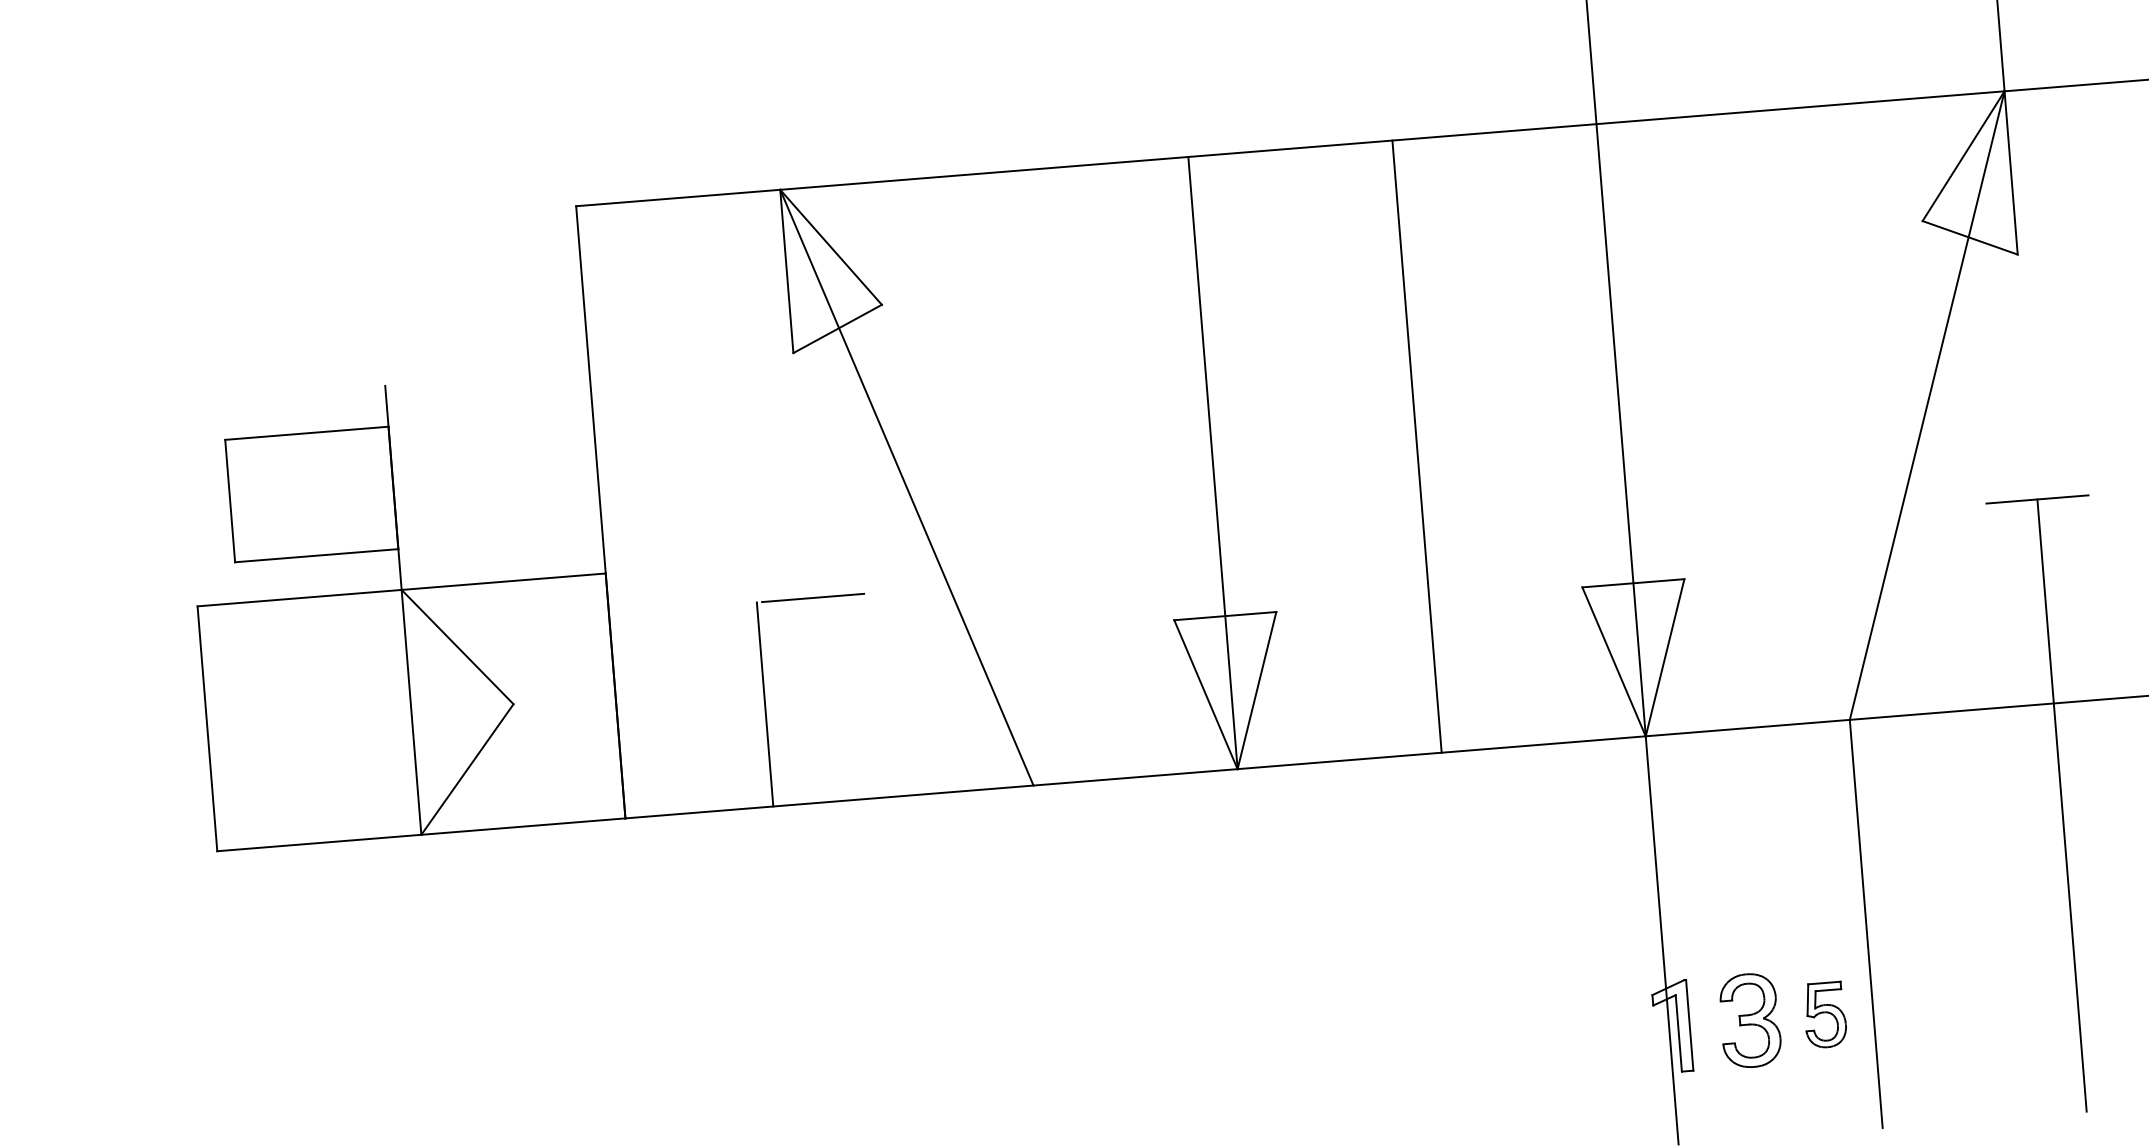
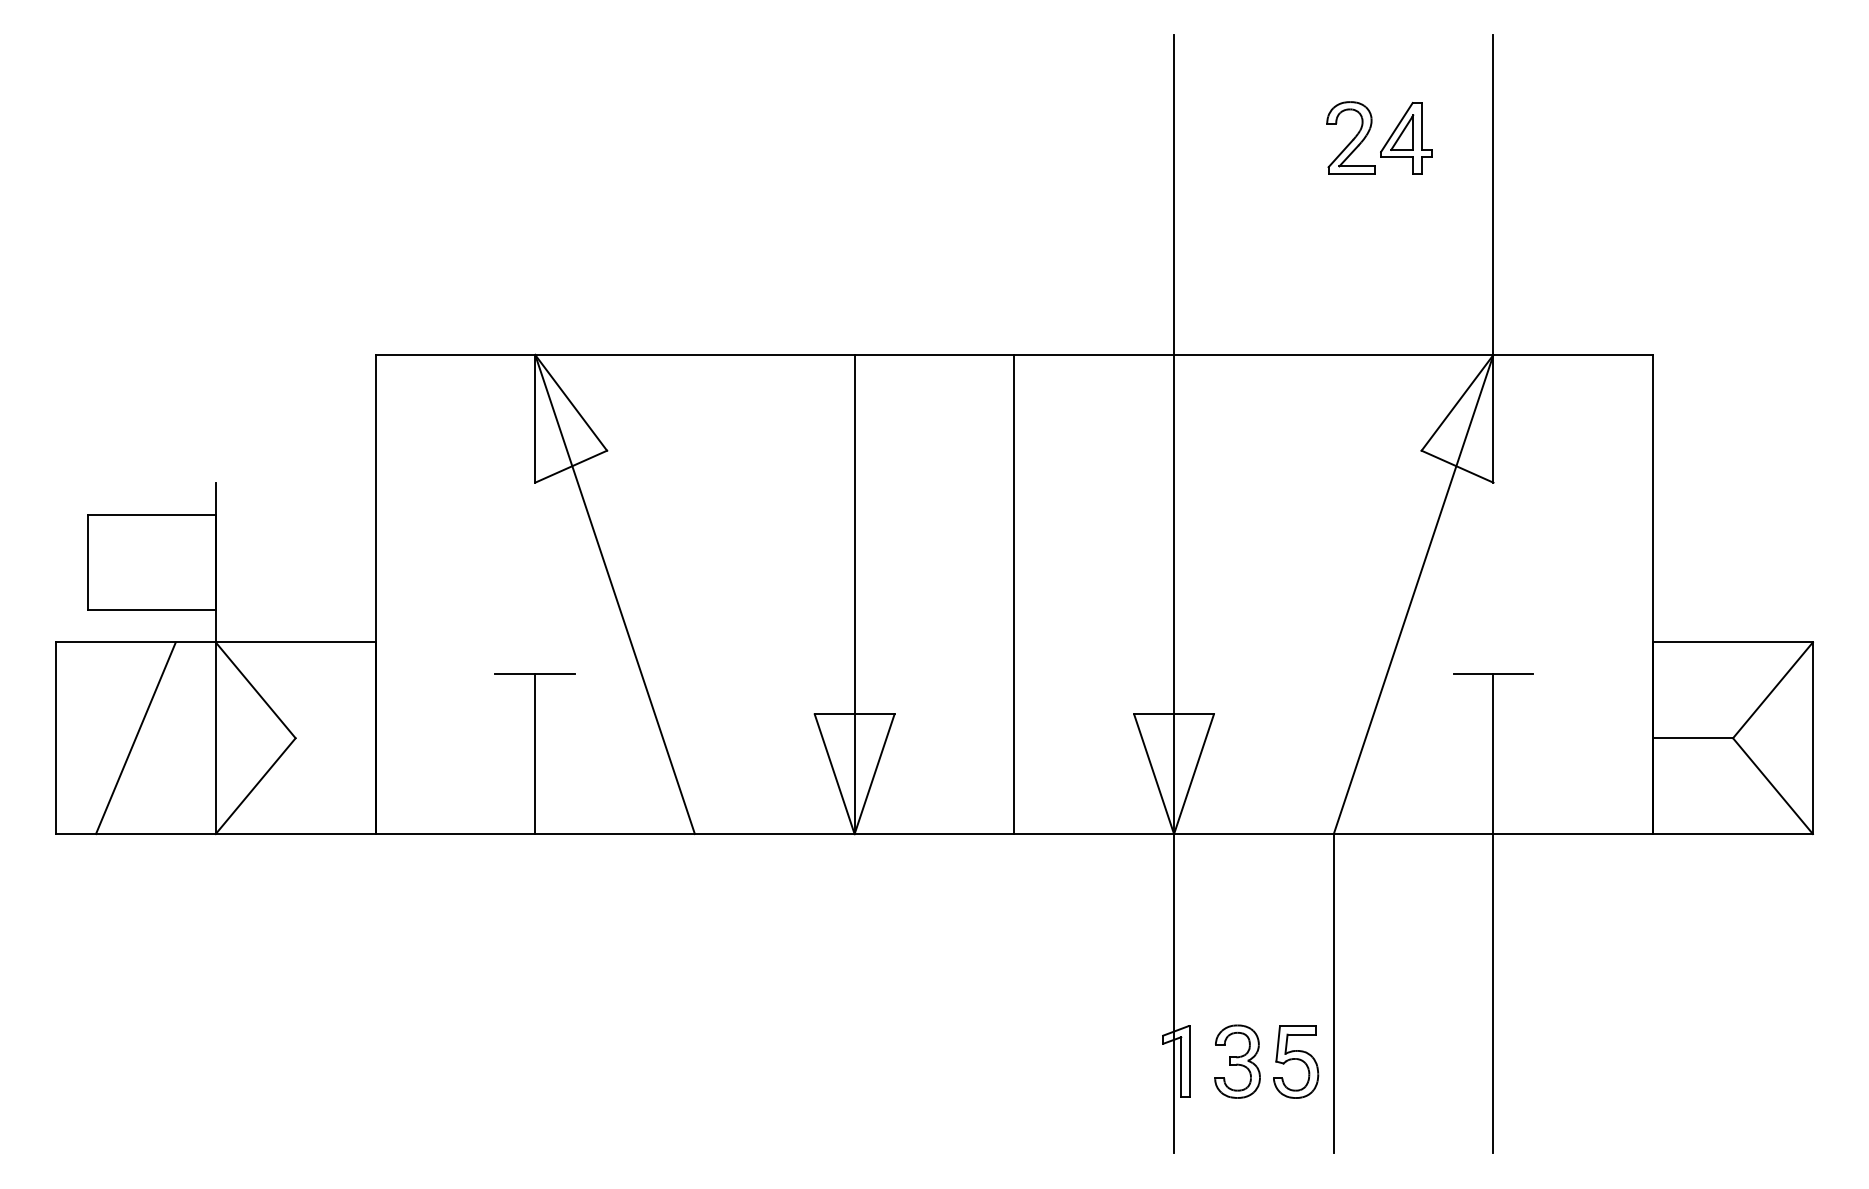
line: (765, 704) -> (535, 754), moved
line: (308, 720) -> (135, 738), added
part: (1825, 1014) -> (1296, 1061), size x1.43

